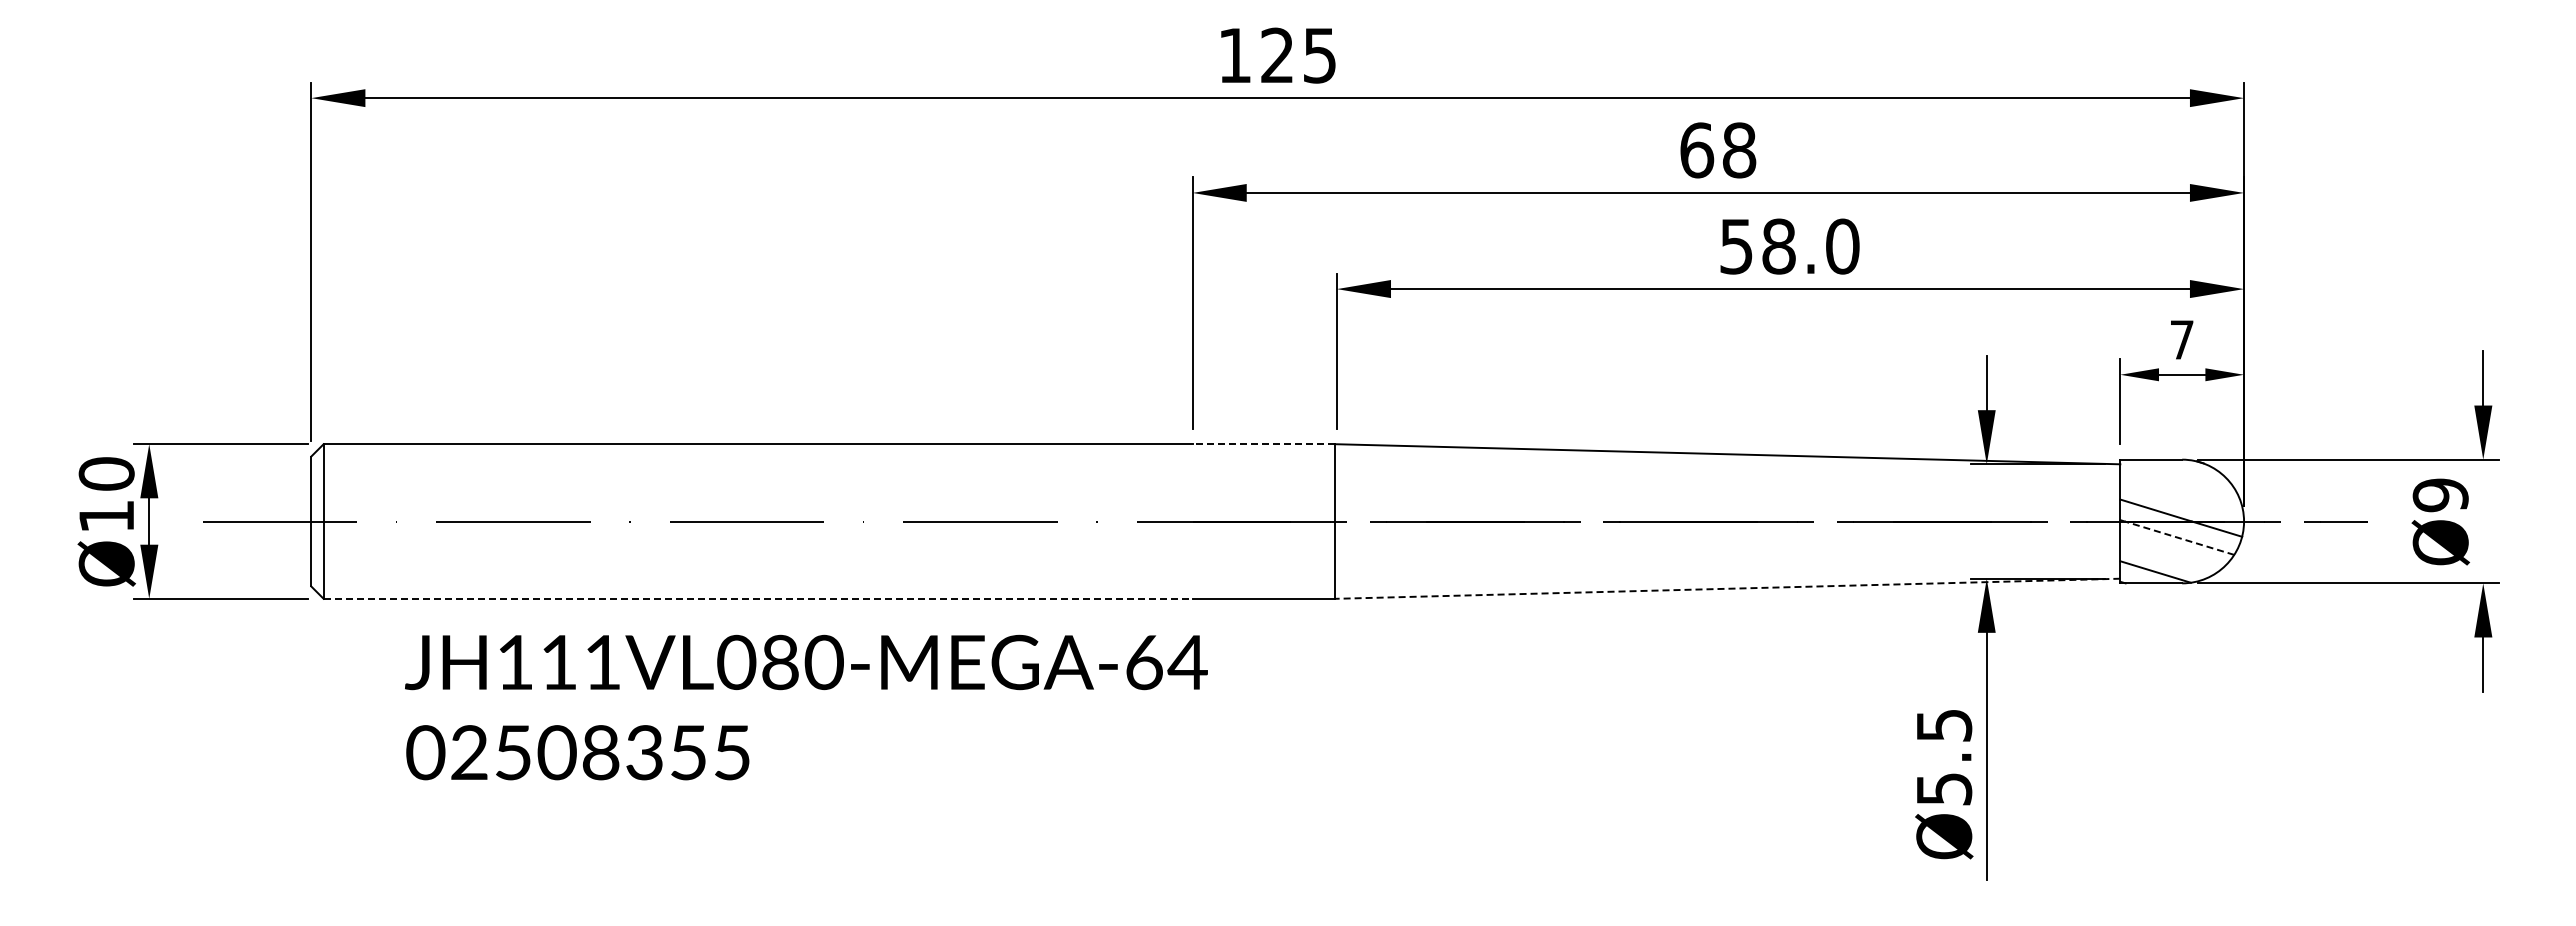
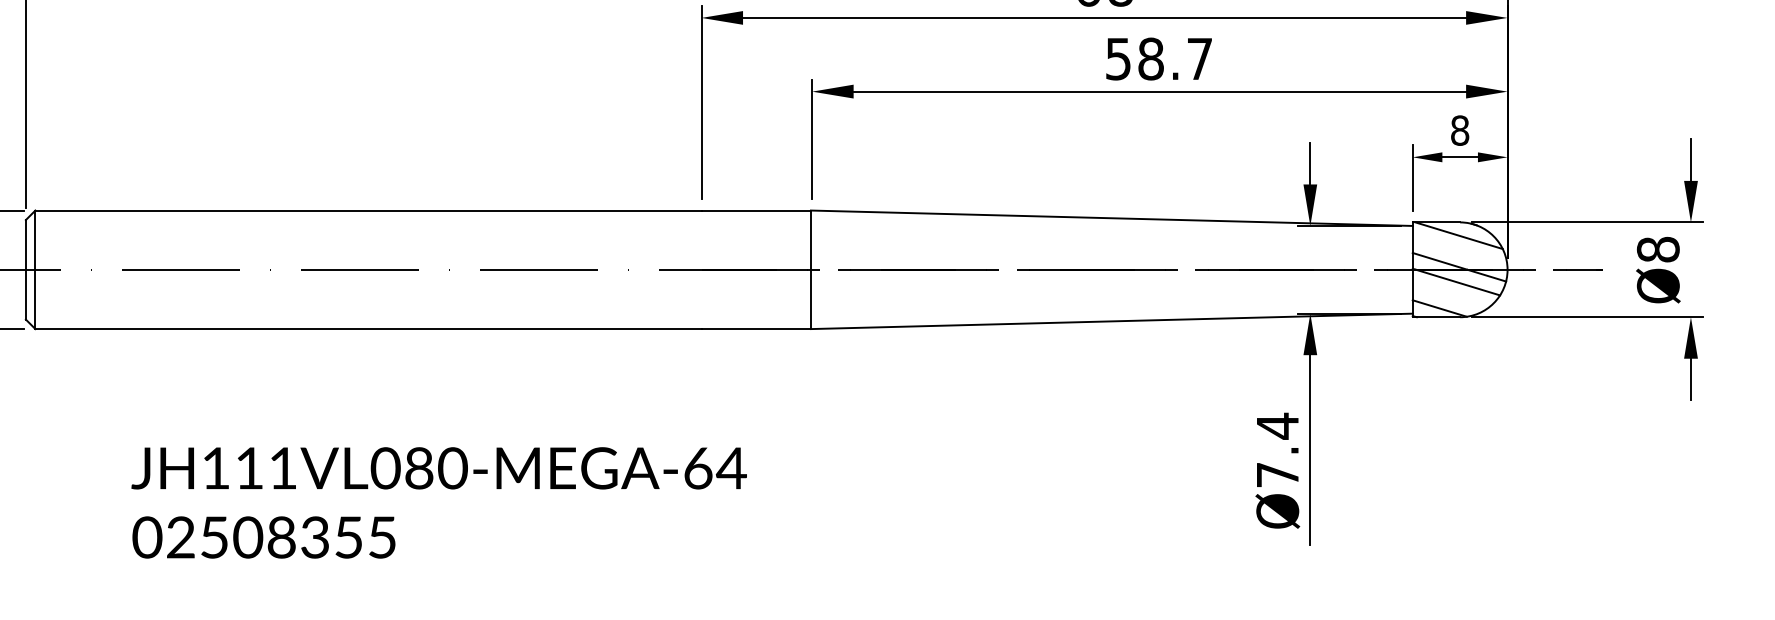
text: (1842, 246) -> (1199, 58), 58.0 -> 58.7
text: (2182, 339) -> (1460, 130), 7 -> 8
line: (1263, 444) -> (755, 210), dashed -> solid
line: (2180, 476) -> (1458, 235), added
text: (2440, 495) -> (1658, 249), Ø9 -> Ø8
line: (2179, 538) -> (1458, 282), dashed -> solid
line: (1727, 588) -> (1111, 321), dashed -> solid
line: (758, 598) -> (368, 328), dashed -> solid
text: (806, 707) -> (439, 502), moved
text: (1944, 756) -> (1277, 449), Ø5.5 -> Ø7.4

